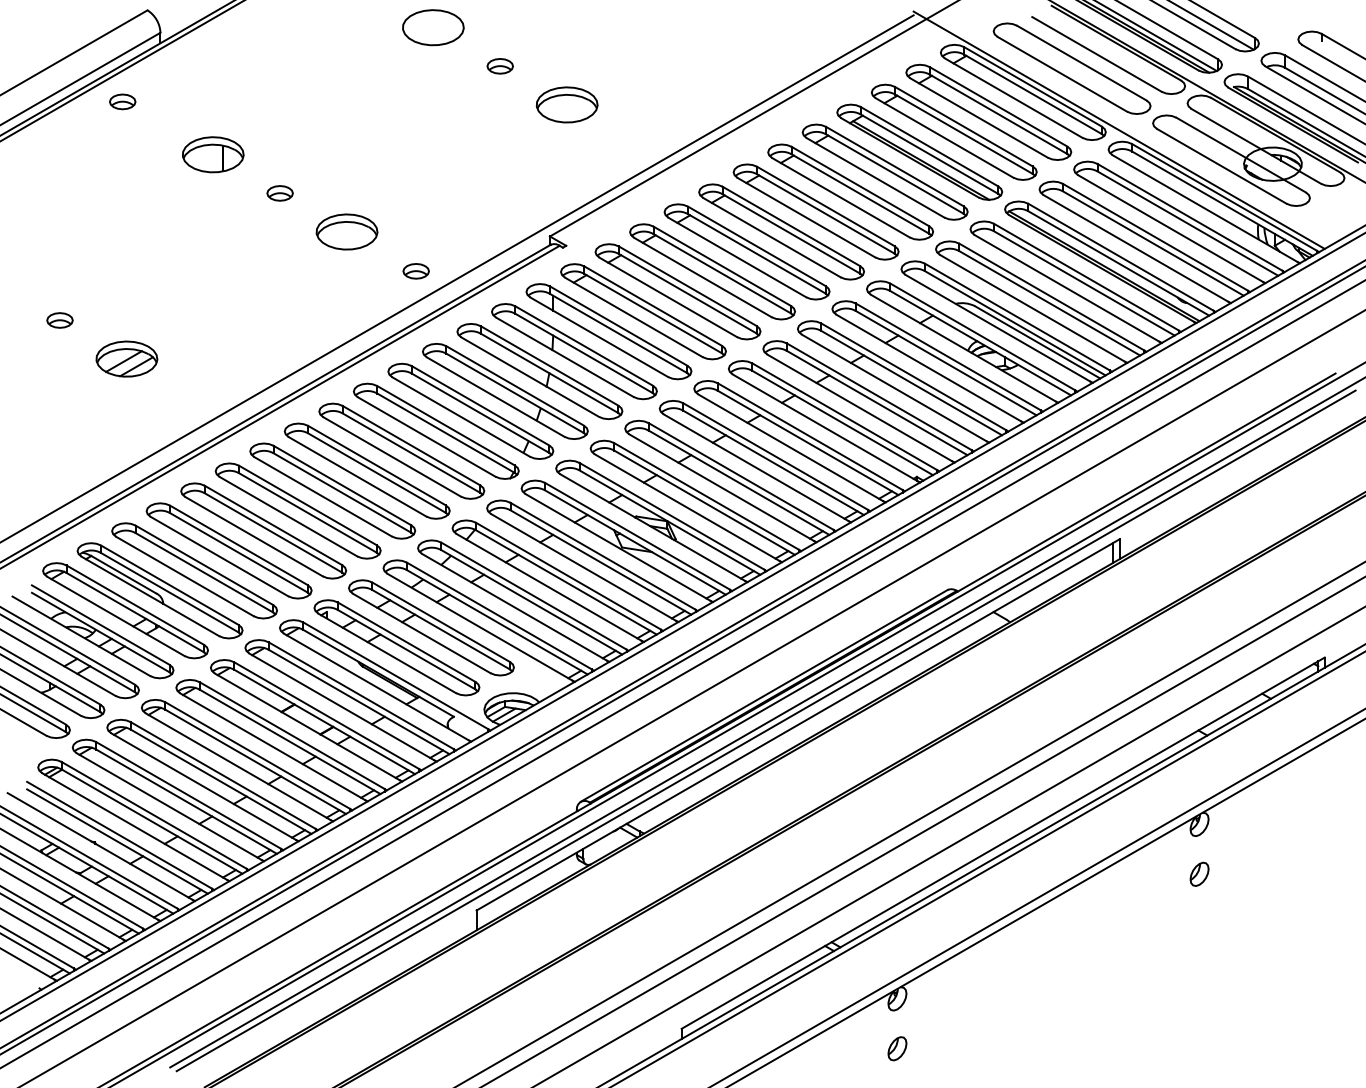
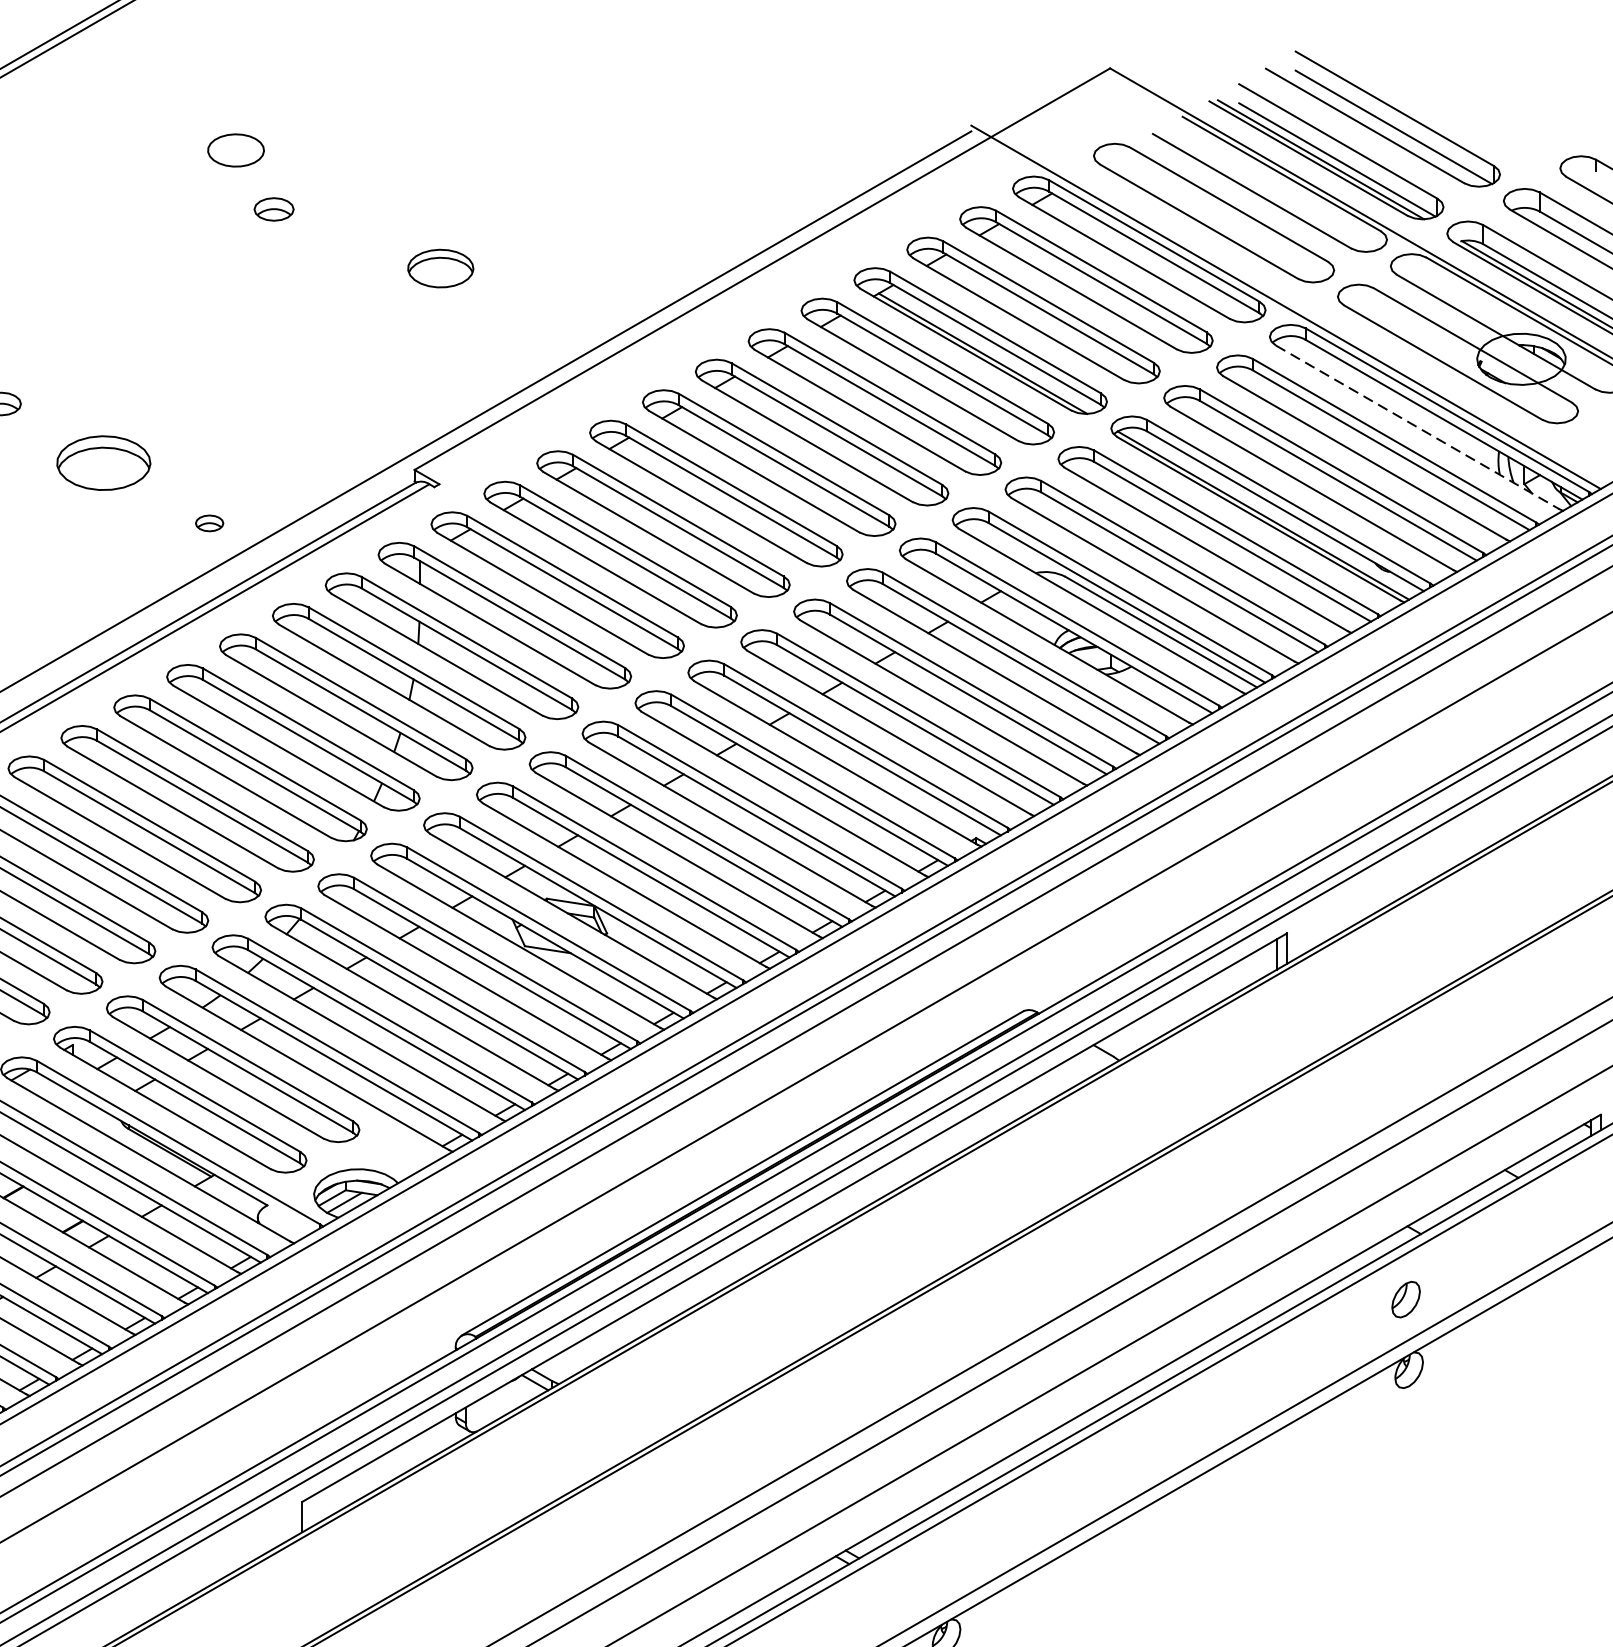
part: (433, 27) -> (236, 149), size x0.6
part: (499, 66) -> (272, 209), moved
part: (566, 104) -> (439, 267), size x0.7
line: (1205, 208) -> (1418, 427), solid -> dashed
part: (415, 271) -> (208, 523), size x0.7
part: (1199, 873) -> (1405, 1298), moved

